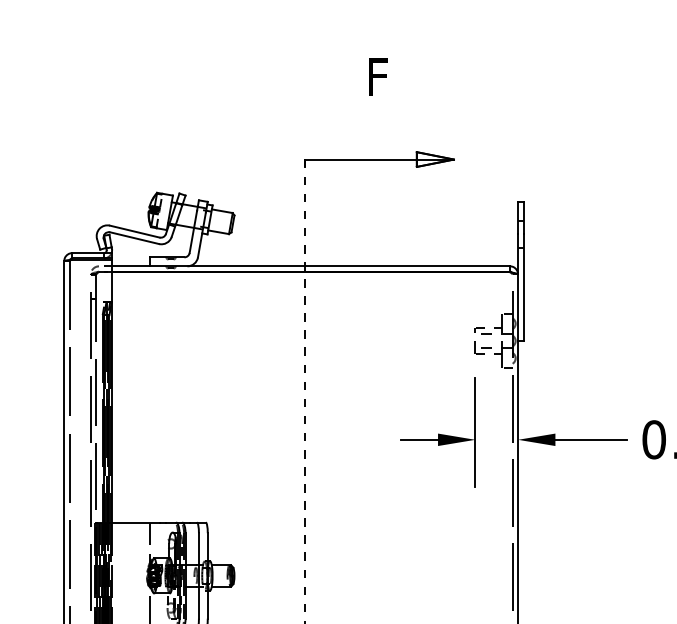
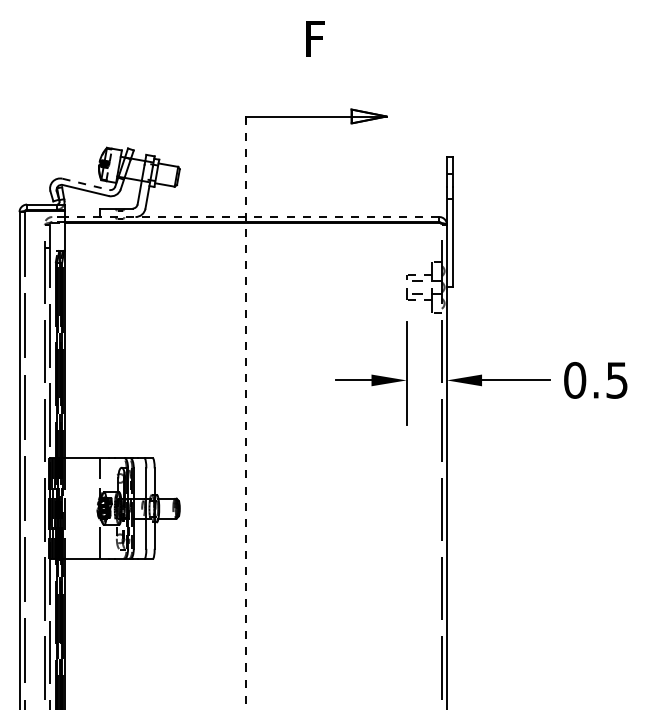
line: (135, 231) -> (86, 184), solid -> dashed
line: (310, 266) -> (251, 217), solid -> dashed

